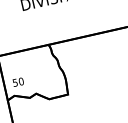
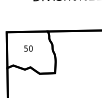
text: (18, 82) -> (28, 48), moved

